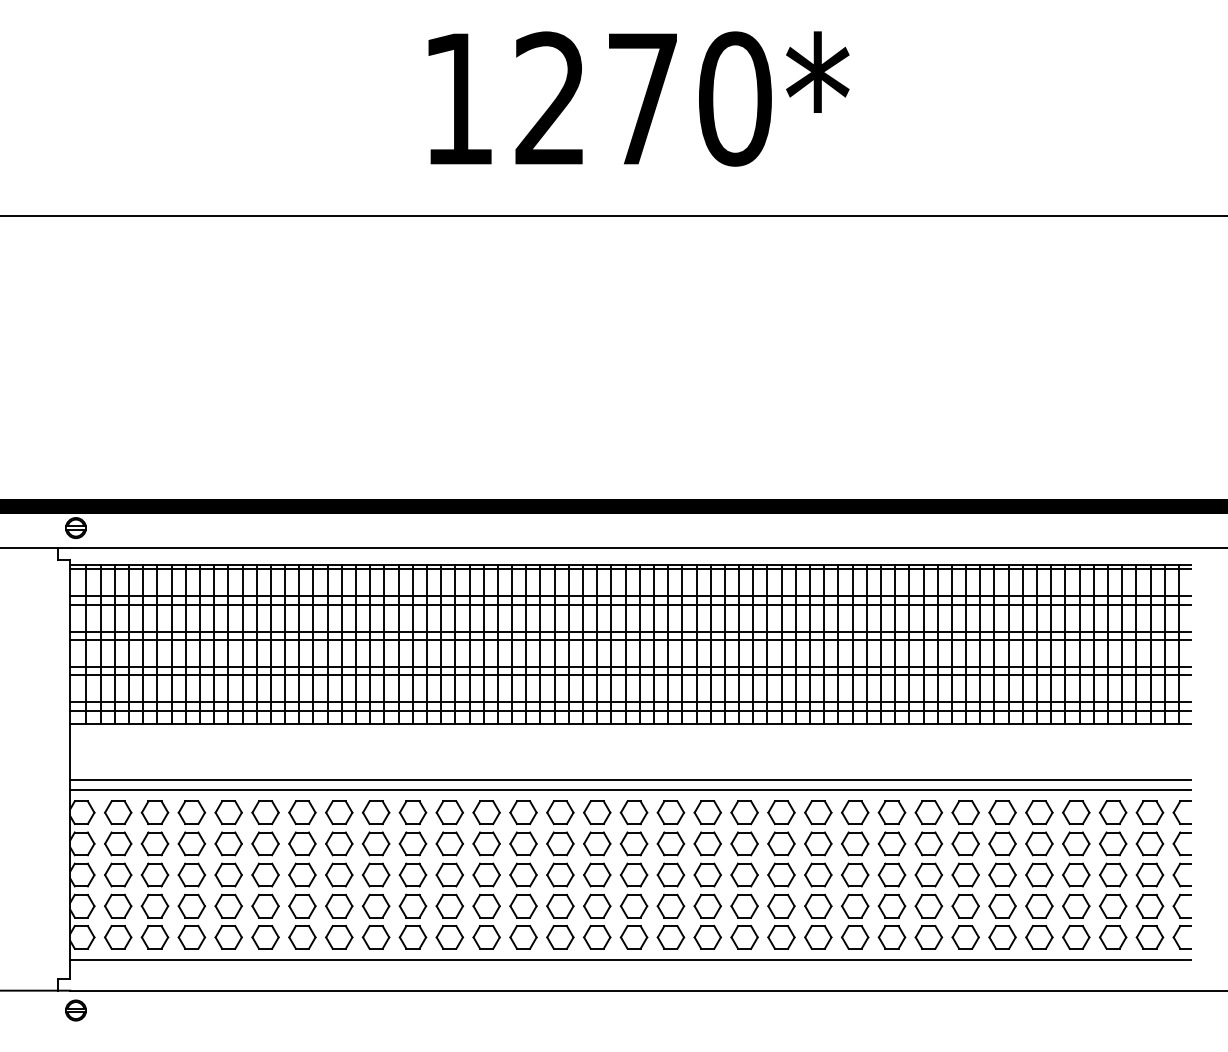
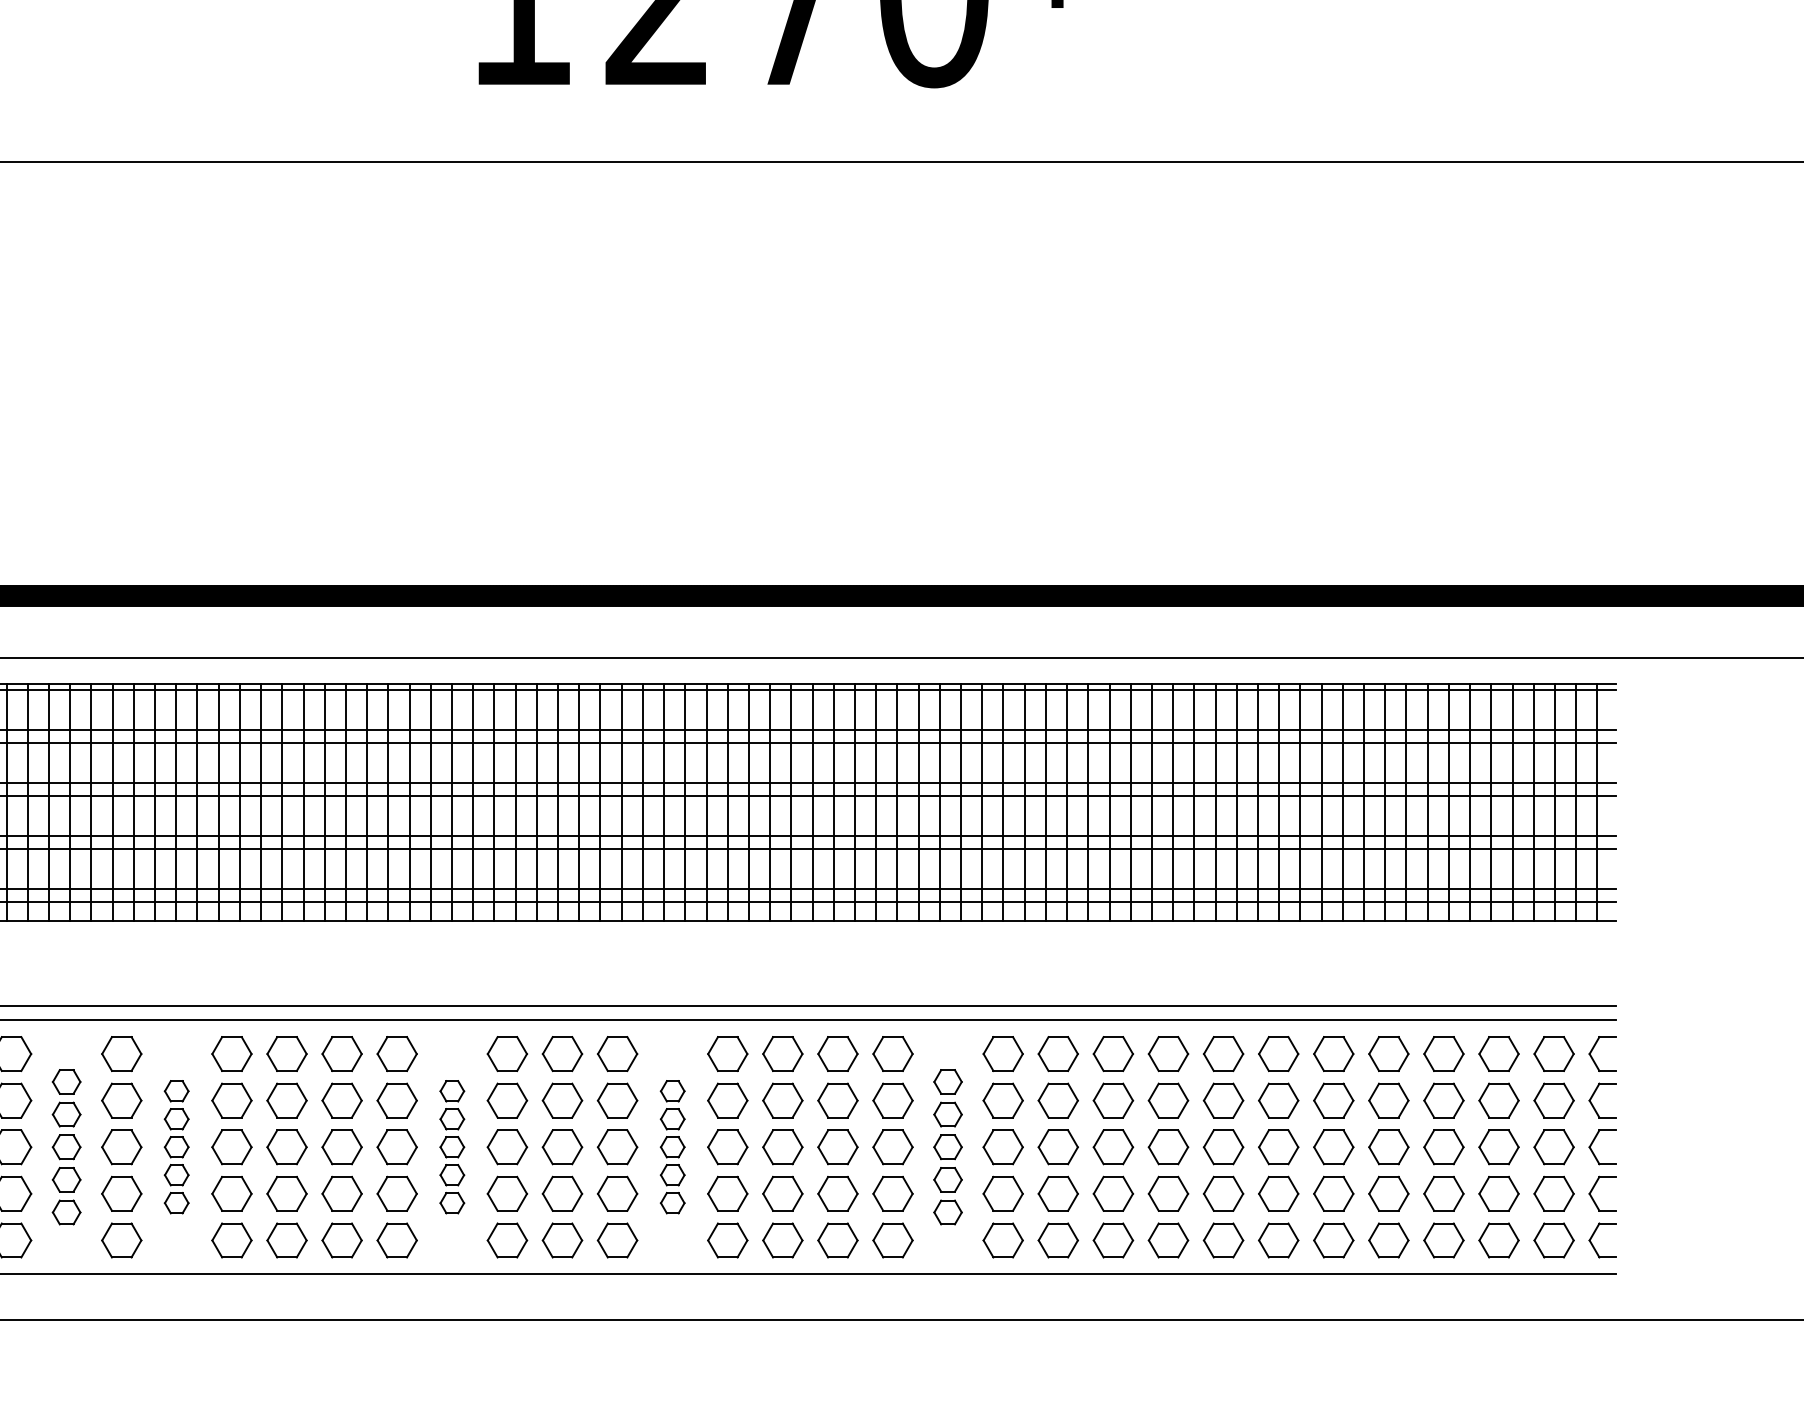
part: (154, 874) -> (65, 1146), size x0.7
part: (228, 874) -> (176, 1146), size x0.6
part: (412, 874) -> (451, 1146), size x0.6
part: (560, 874) -> (672, 1146), size x0.6
part: (744, 874) -> (947, 1146), size x0.7

